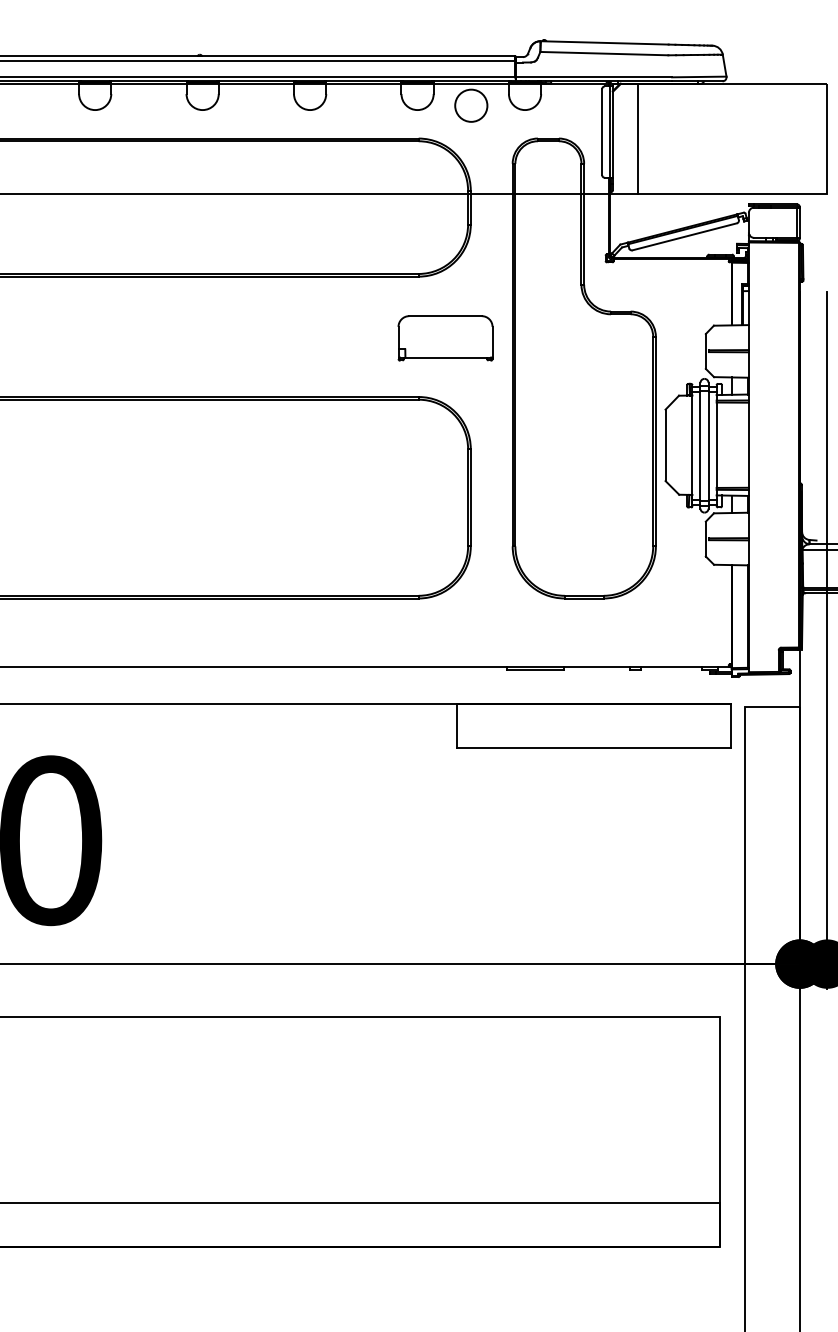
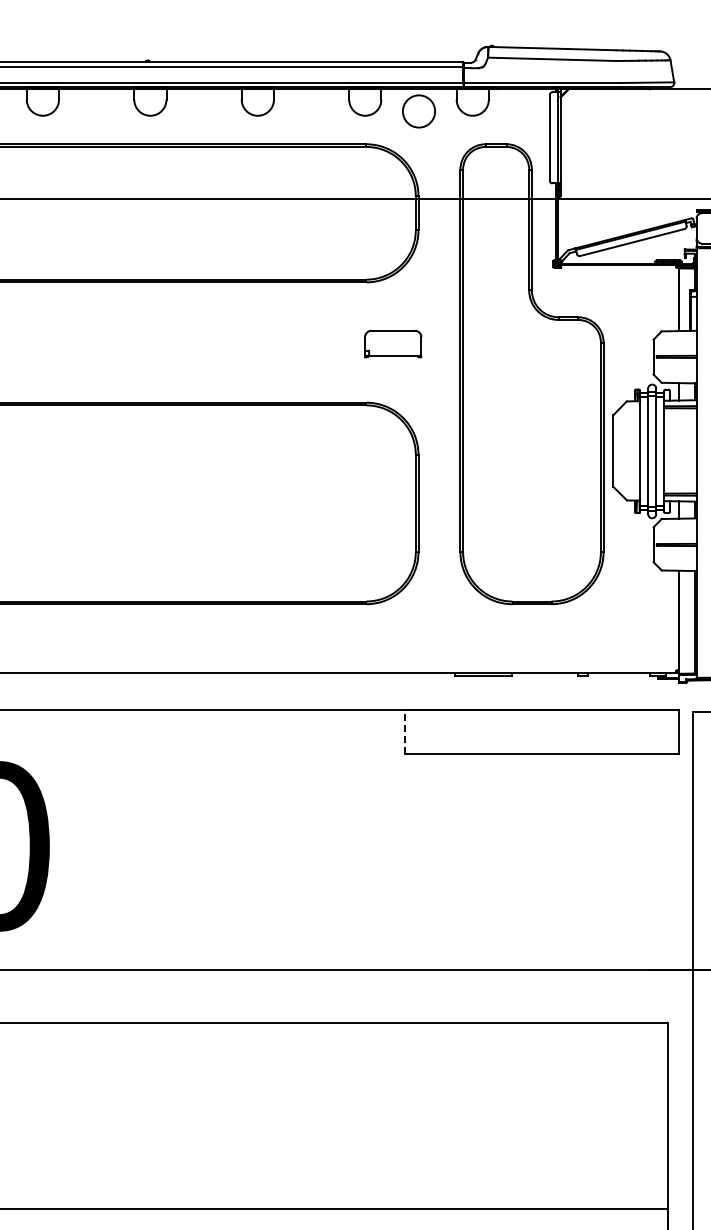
line: (638, 138) -> (586, 144), removed
part: (445, 338) -> (393, 344), size x0.6
line: (456, 725) -> (404, 731), solid -> dashed

